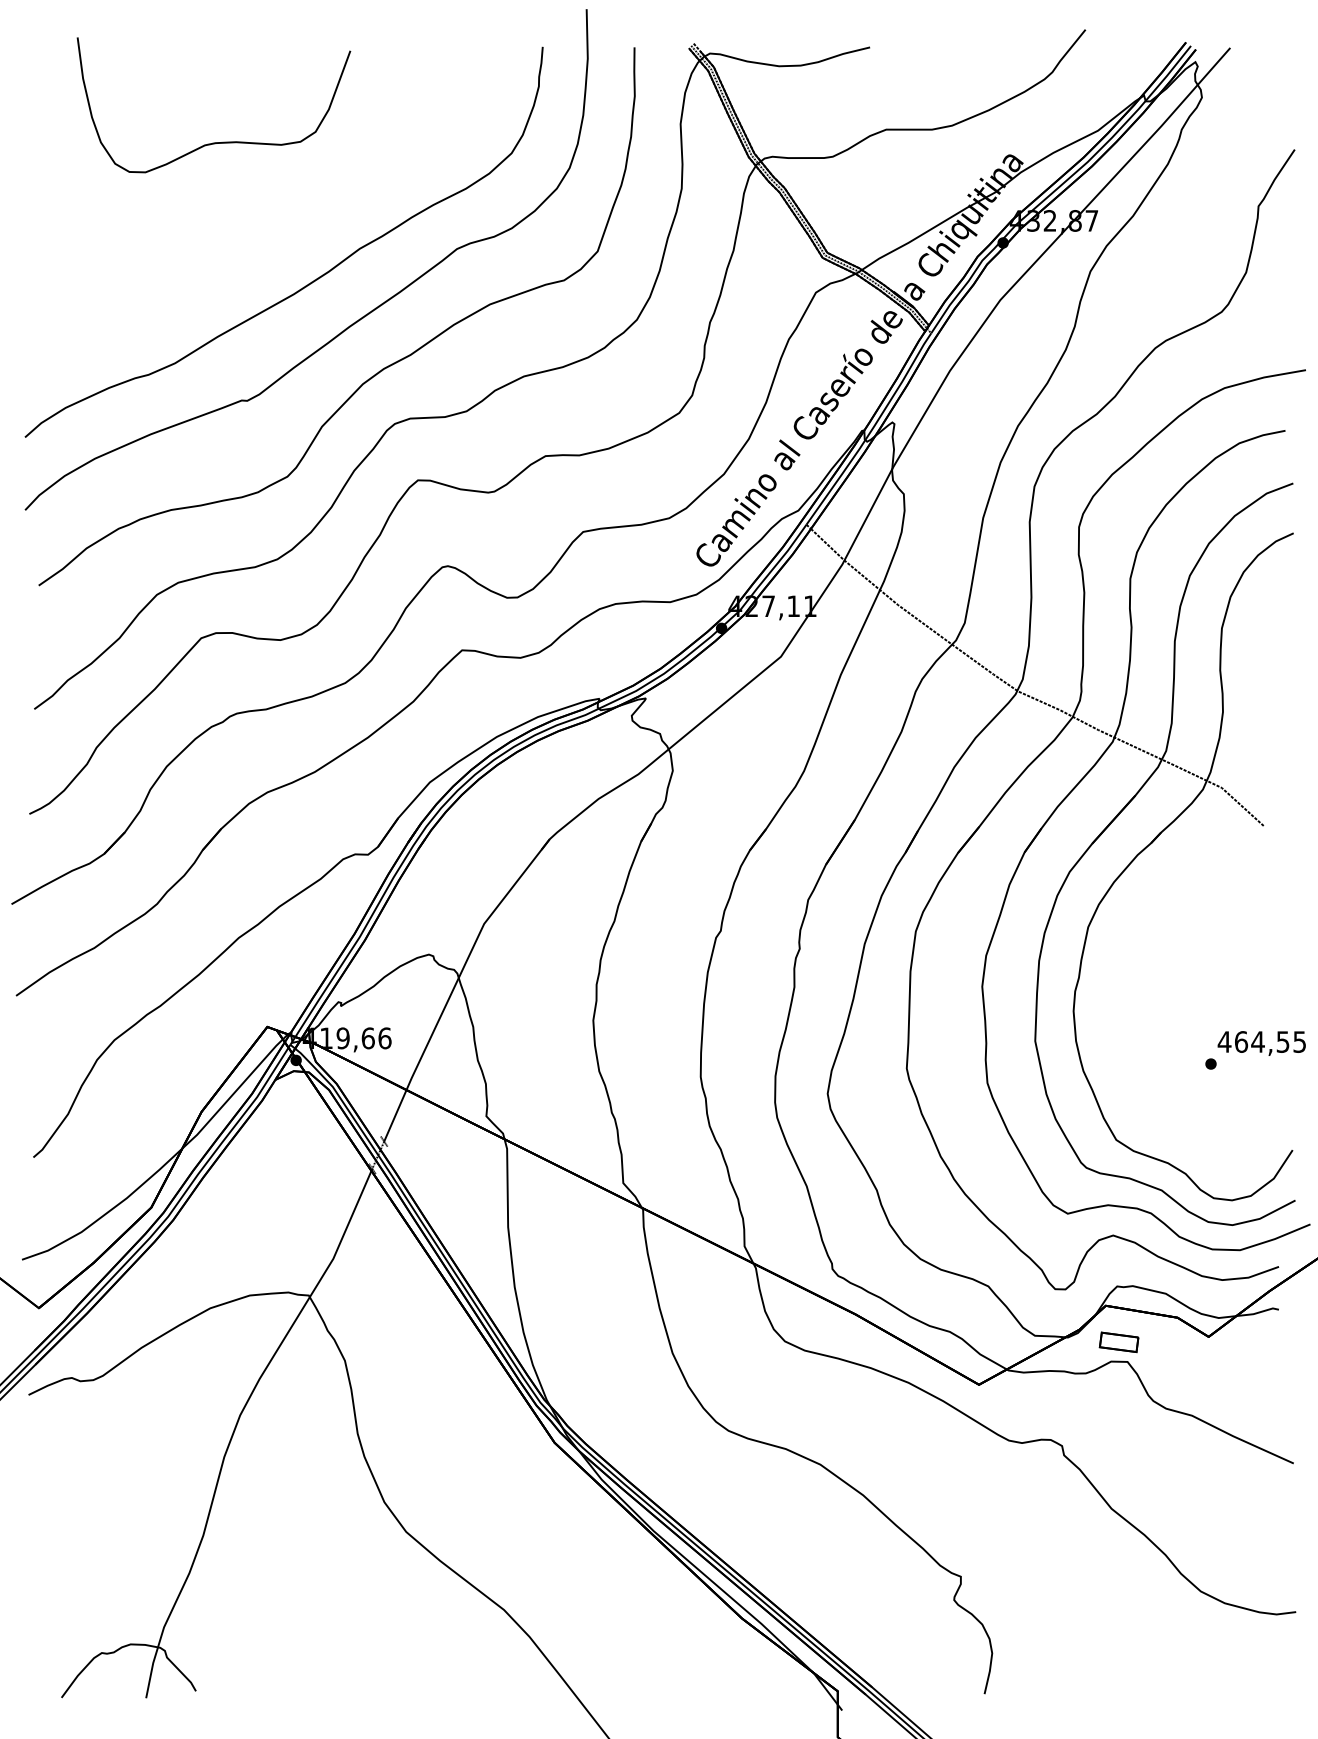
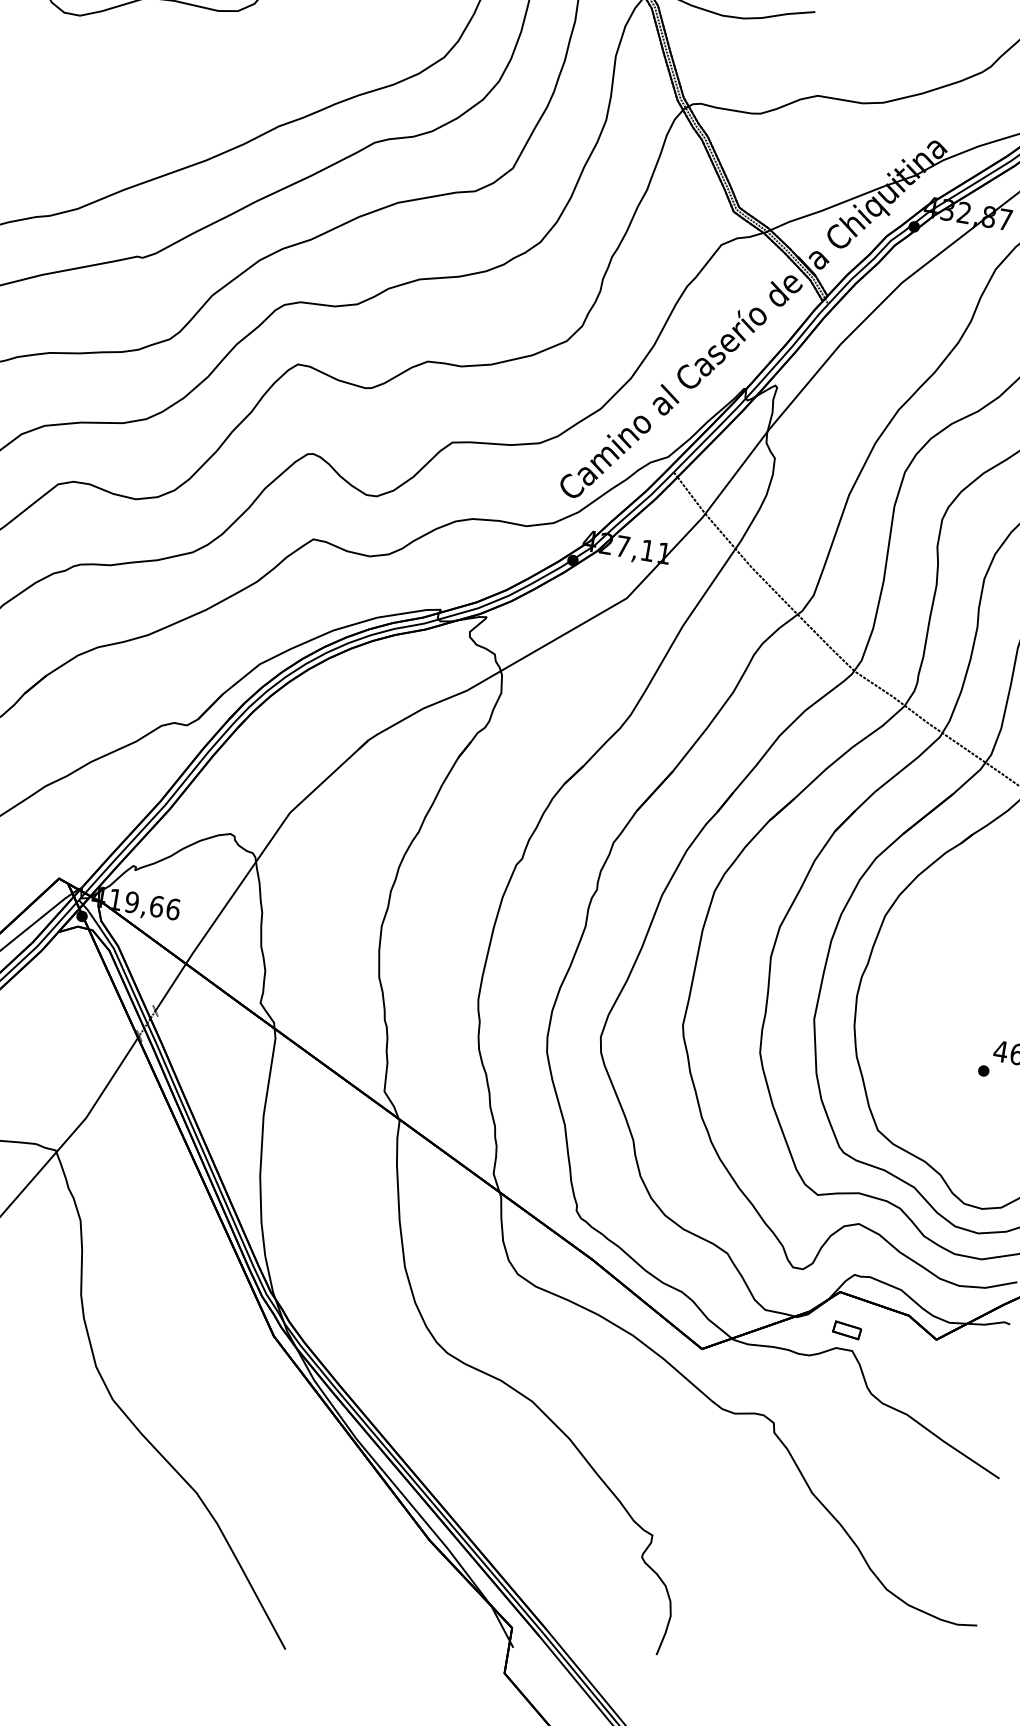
part: (1118, 1342) -> (846, 1330), size x0.71

